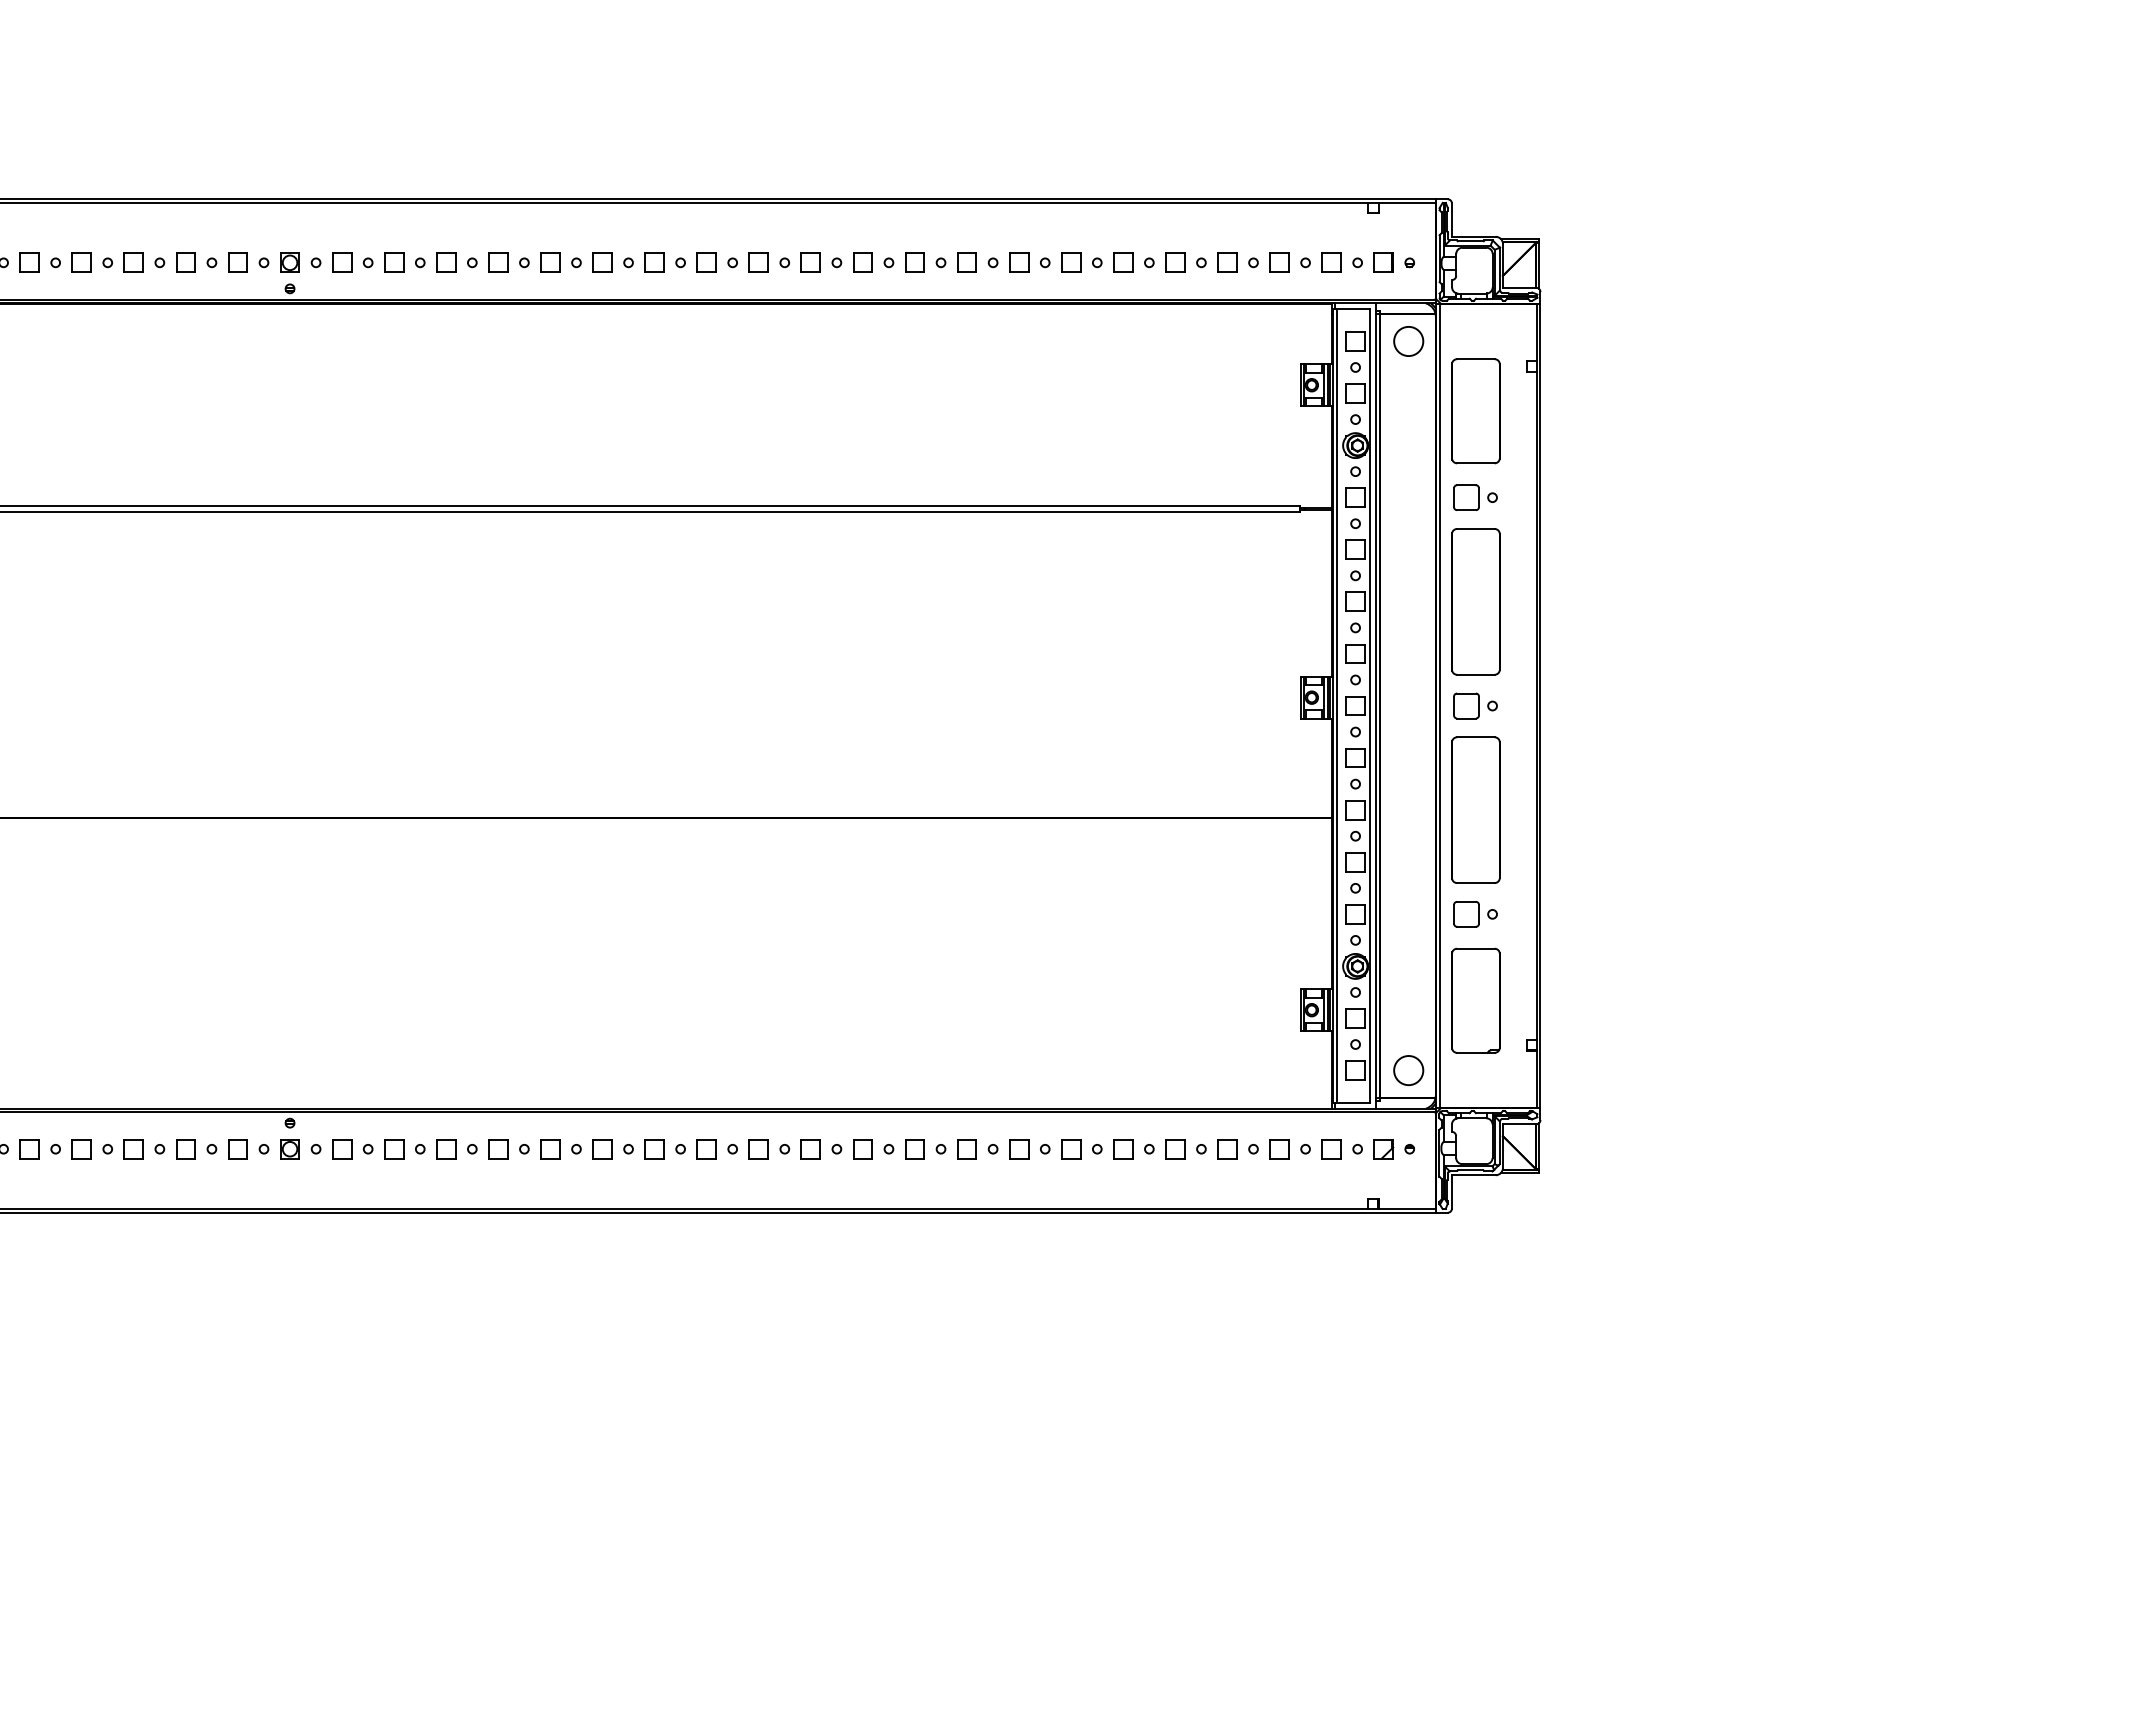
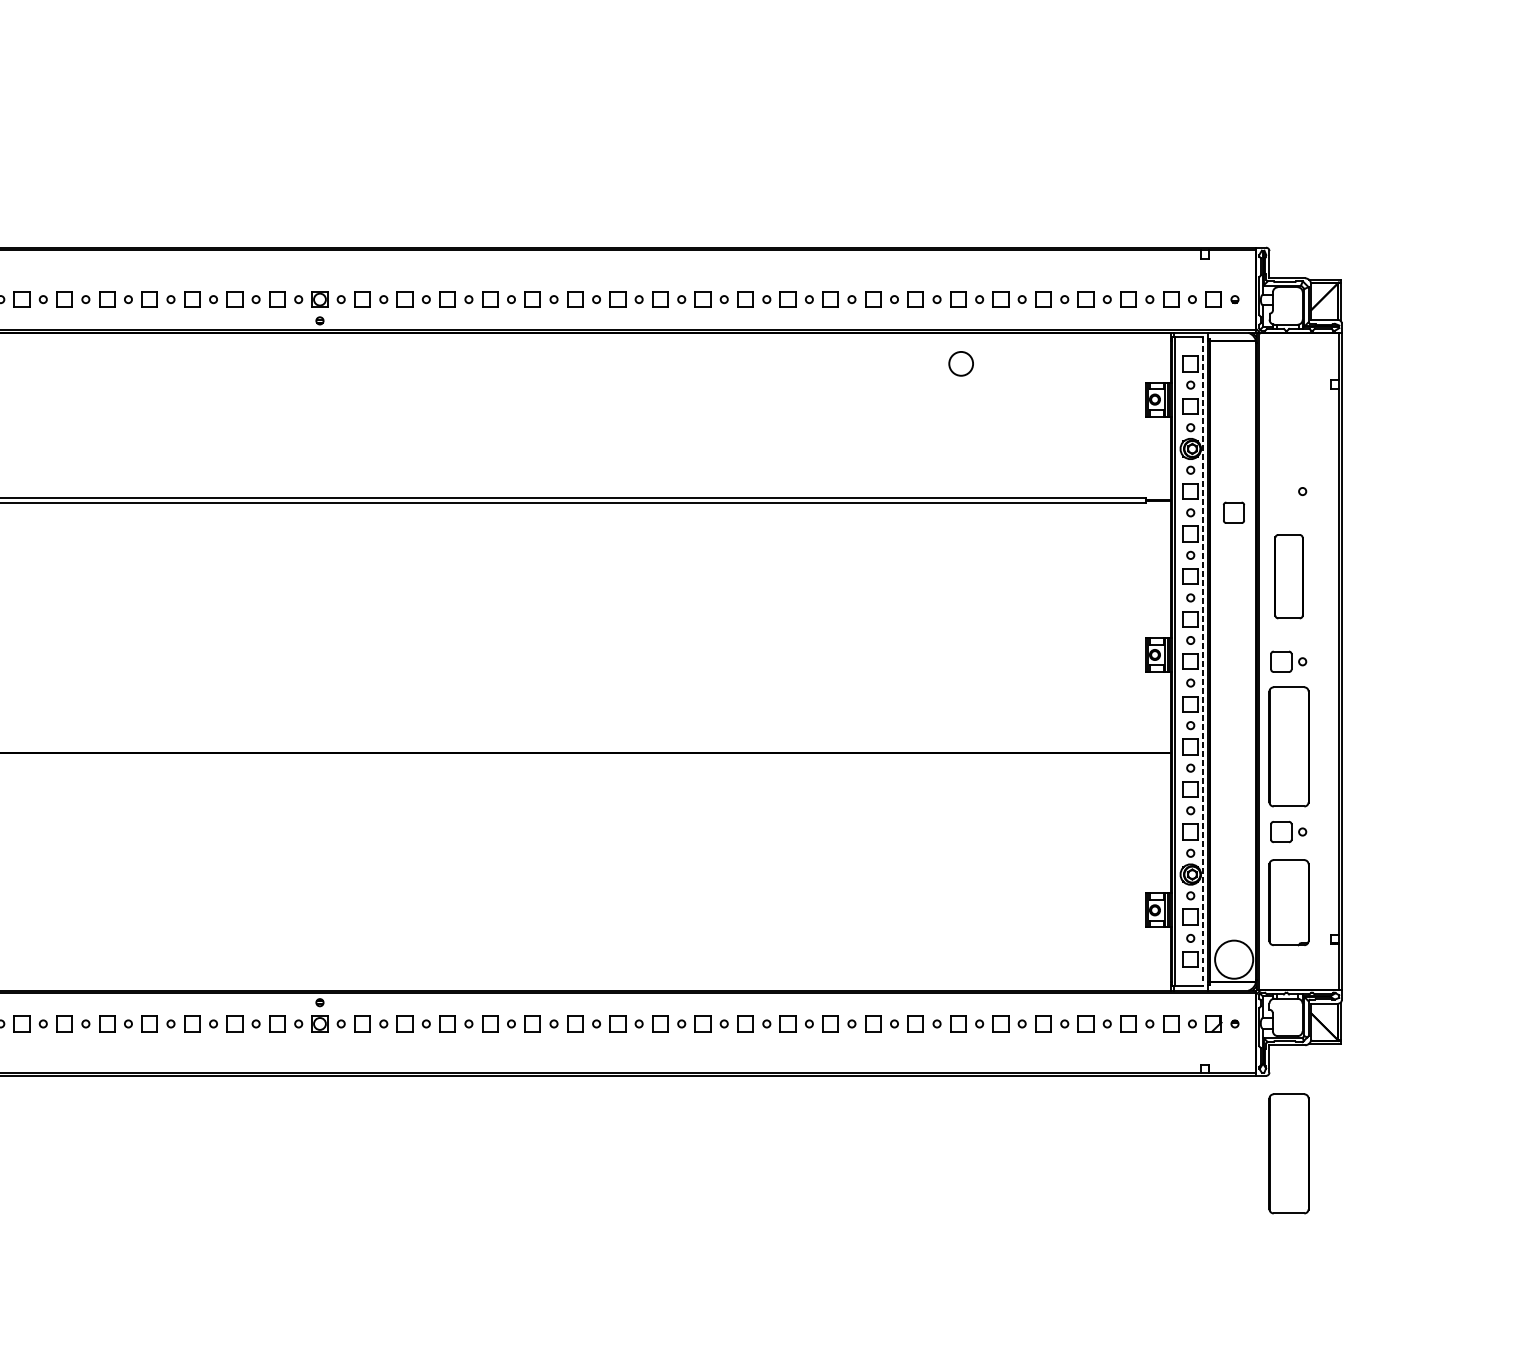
circle: (1408, 341) -> (961, 363), moved
part: (1475, 411) -> (1288, 421), removed
part: (1466, 497) -> (1233, 512), moved
part: (1475, 601) -> (1288, 576), size x0.7
line: (1370, 706) -> (1202, 662), solid -> dashed
circle: (1408, 1070) -> (1233, 959), size x1.6
part: (1475, 1307) -> (1288, 1153), added

